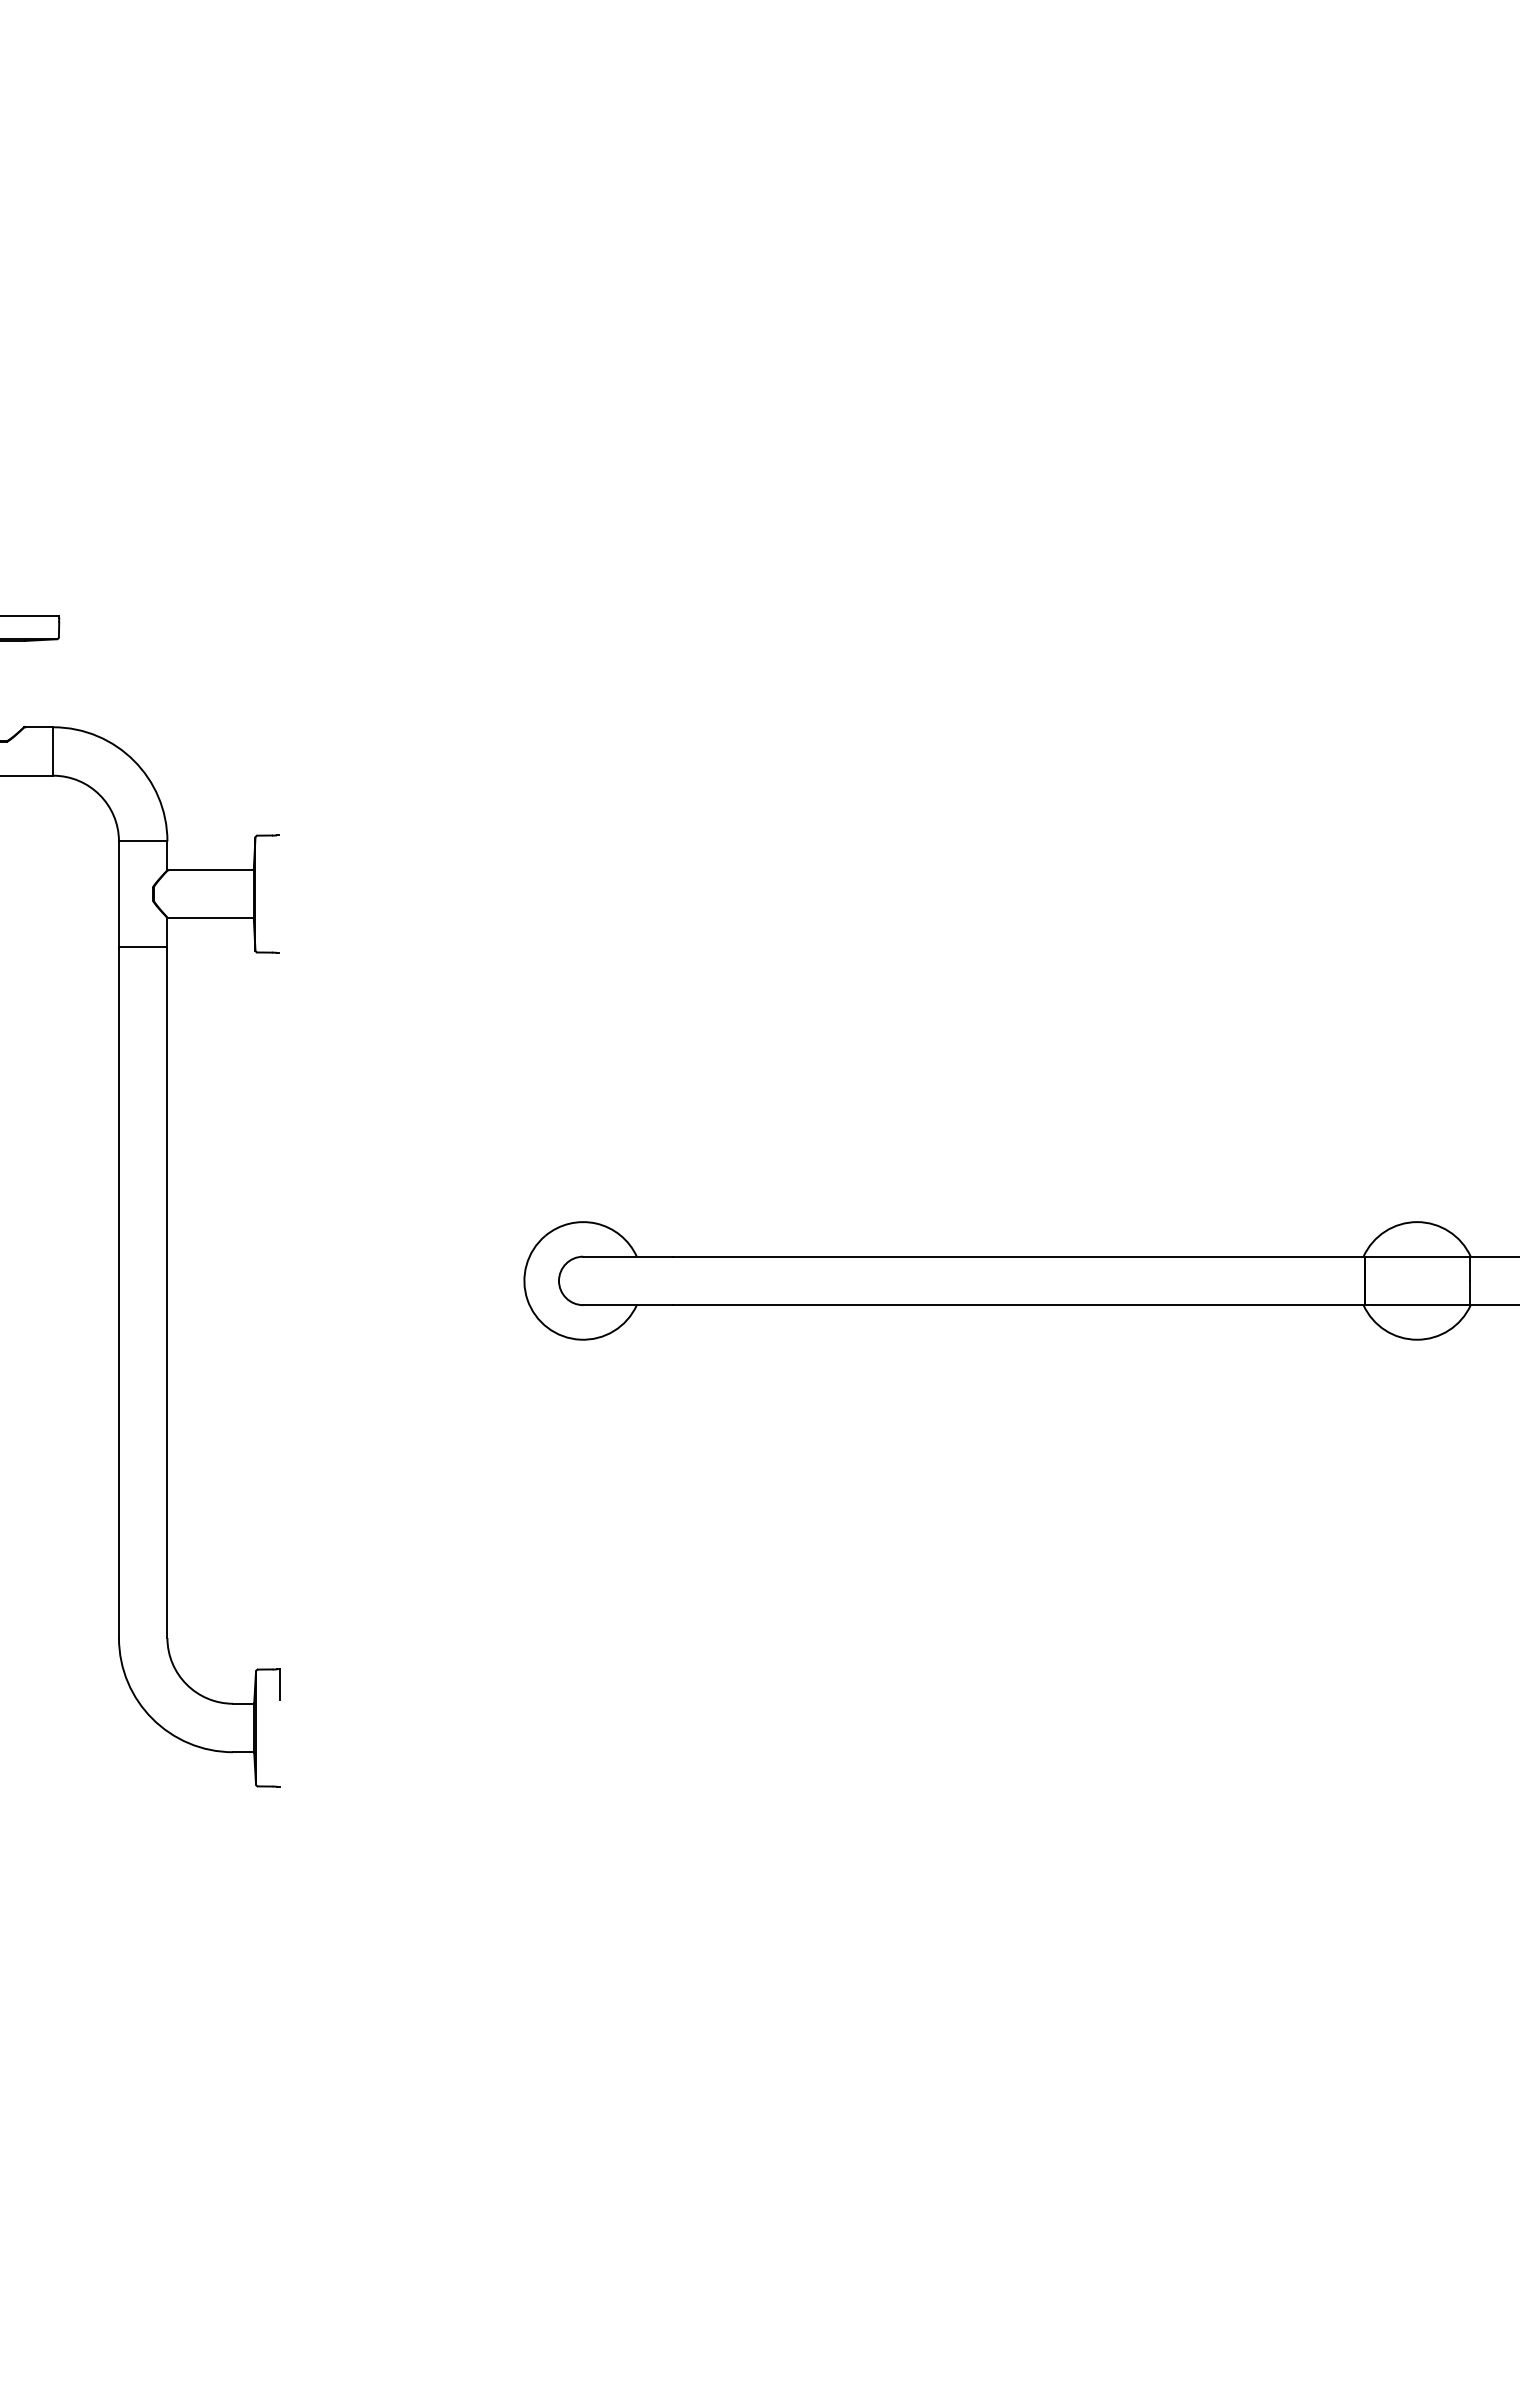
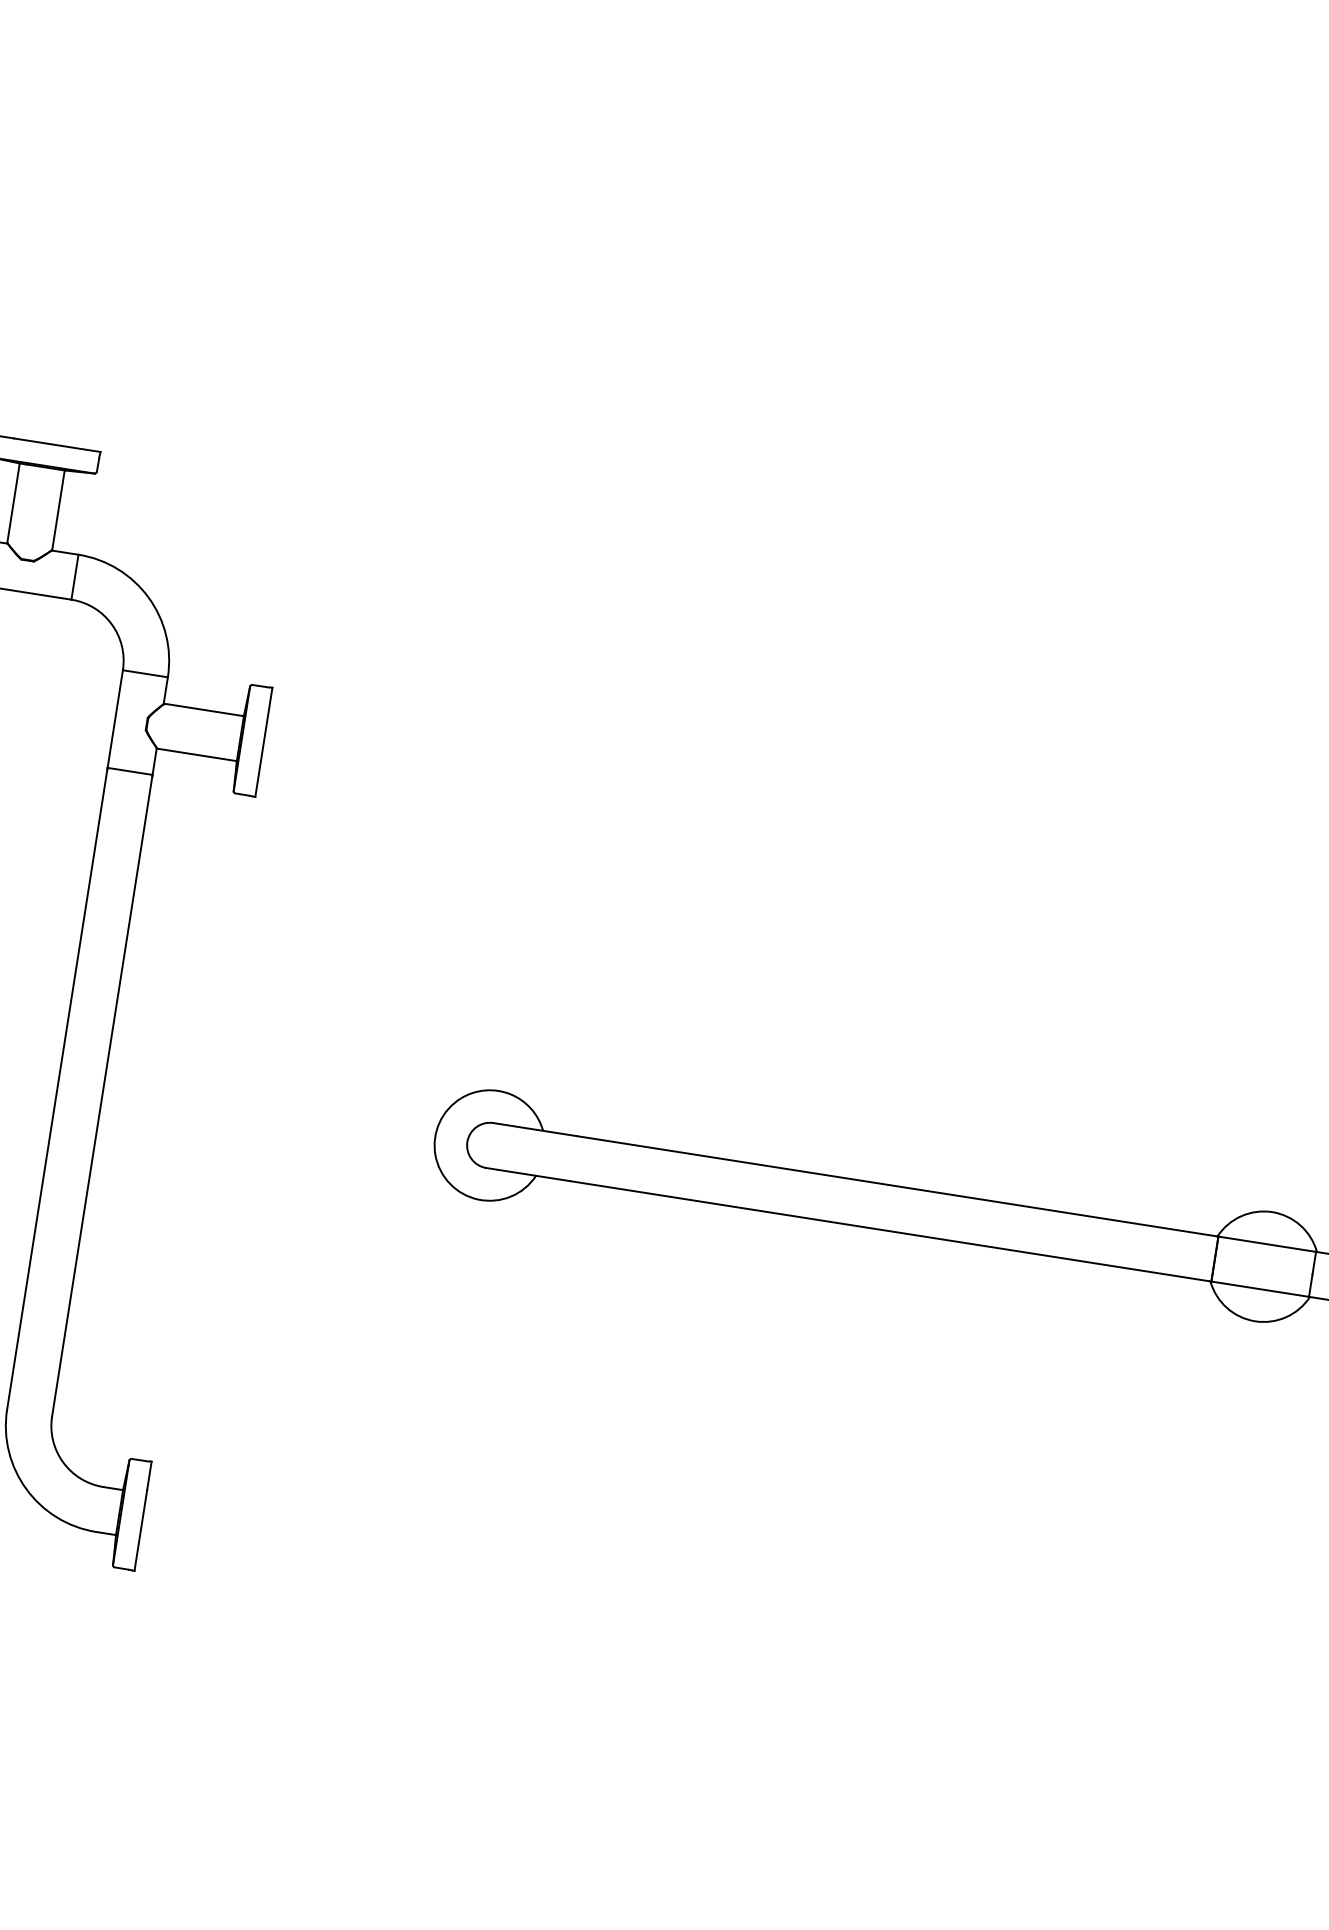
line: (24, 683) -> (58, 509), added
line: (279, 893) -> (264, 741), added
line: (279, 1742) -> (140, 1529), added

